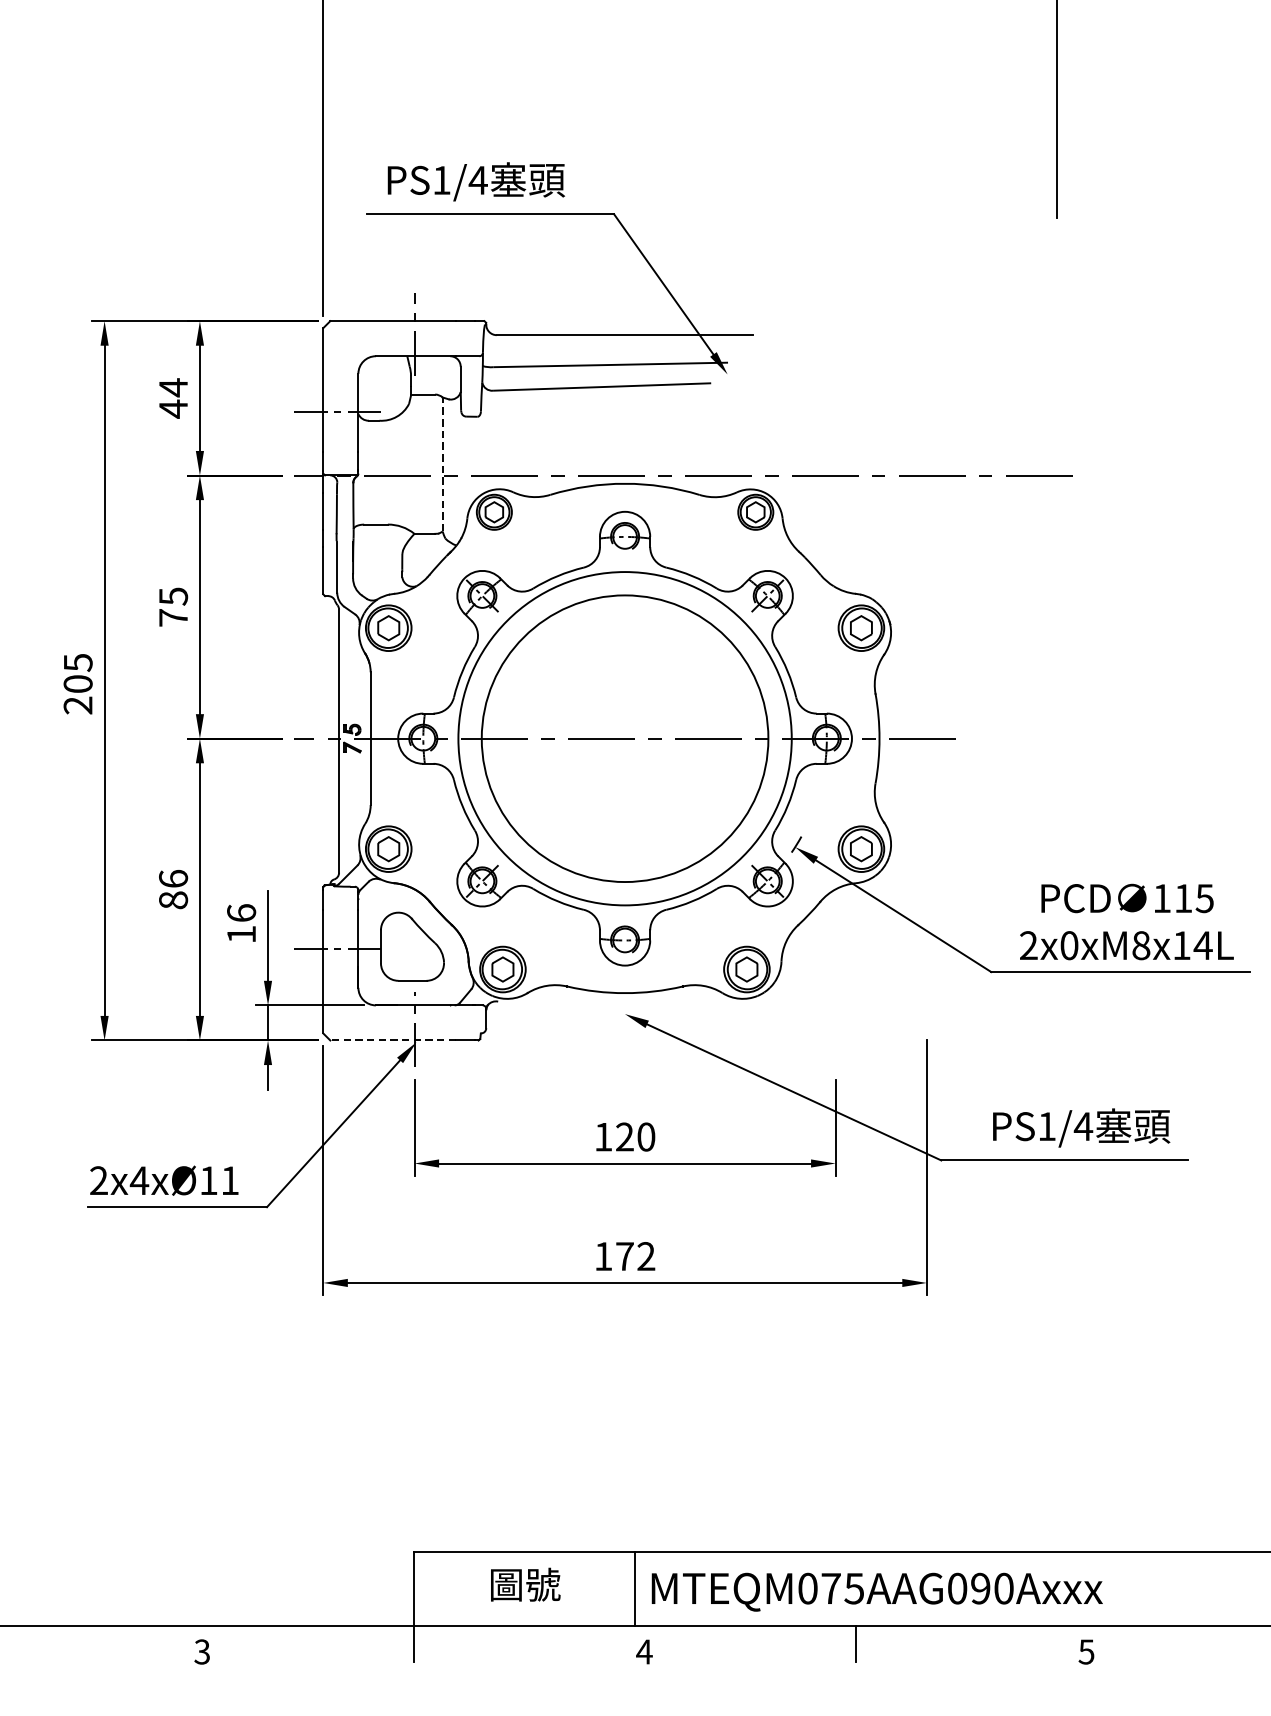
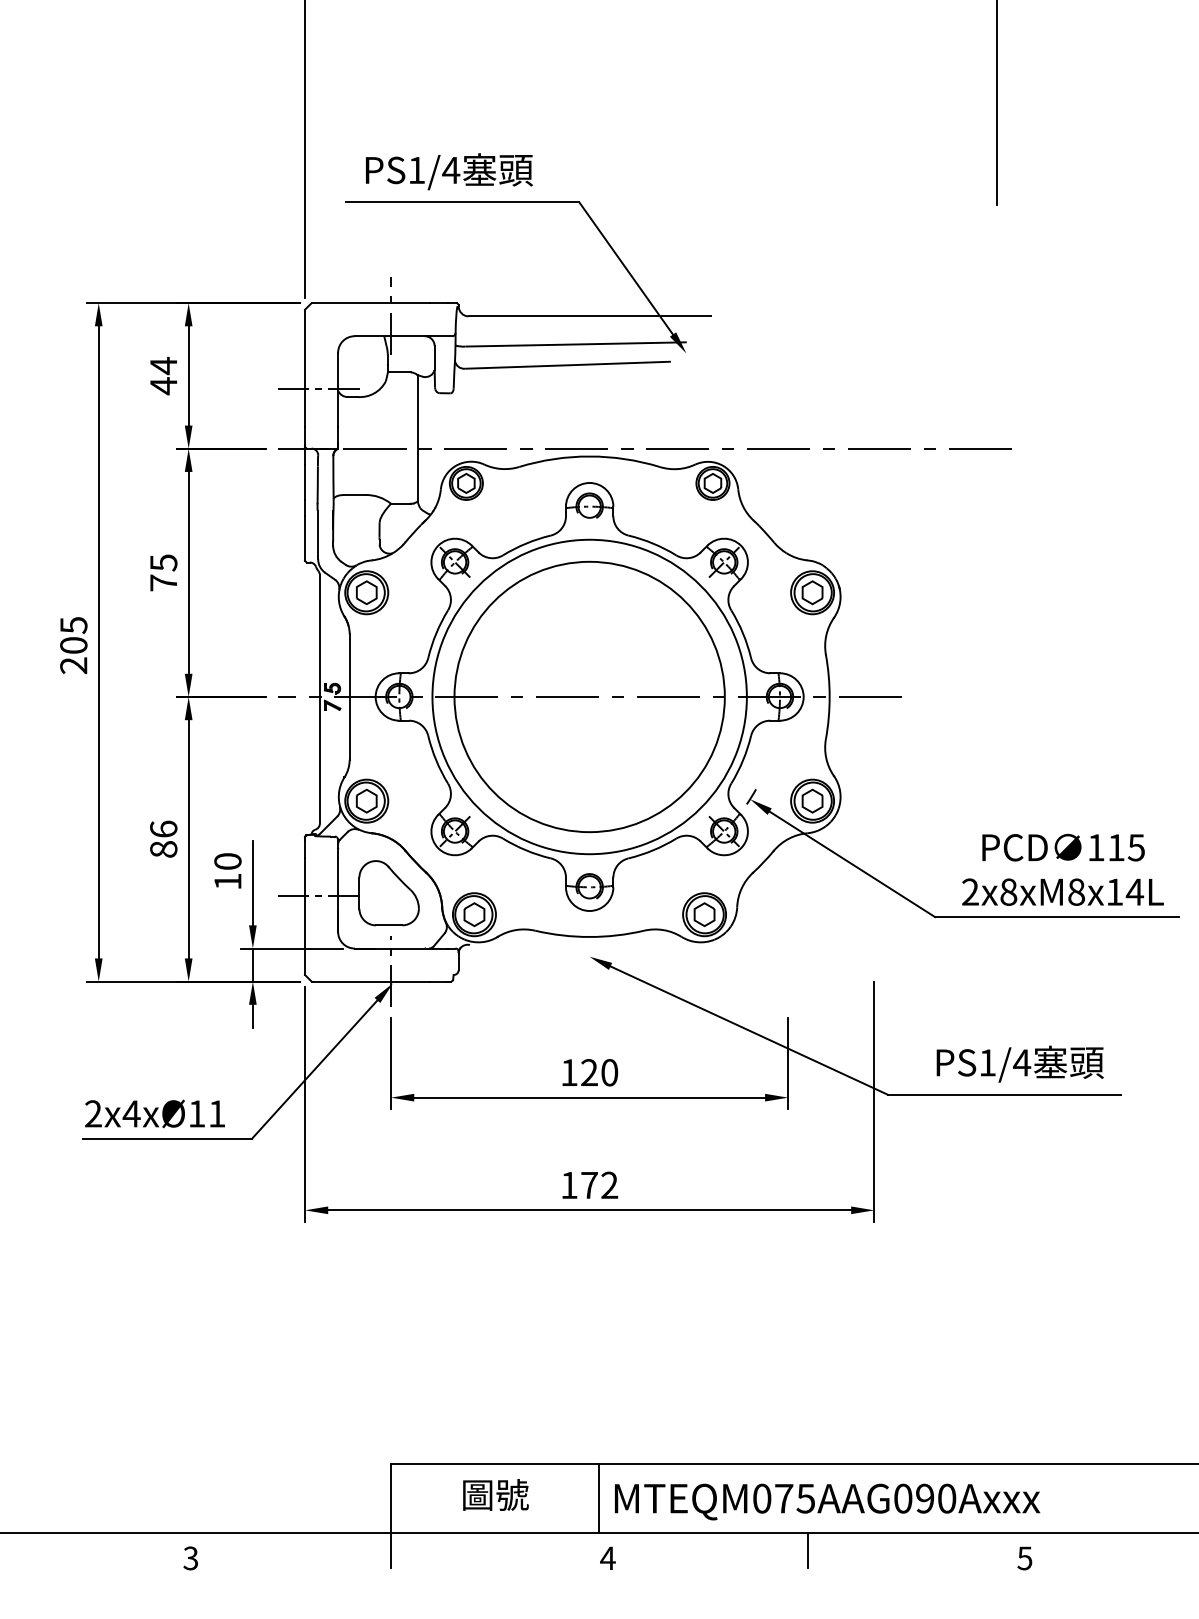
line: (442, 463) -> (417, 437), dashed -> solid
text: (241, 913) -> (227, 861), 16 -> 10
text: (1069, 944) -> (1008, 891), 2x0xM8x14L -> 2x8xM8x14L
line: (392, 1040) -> (370, 981), dashed -> solid

